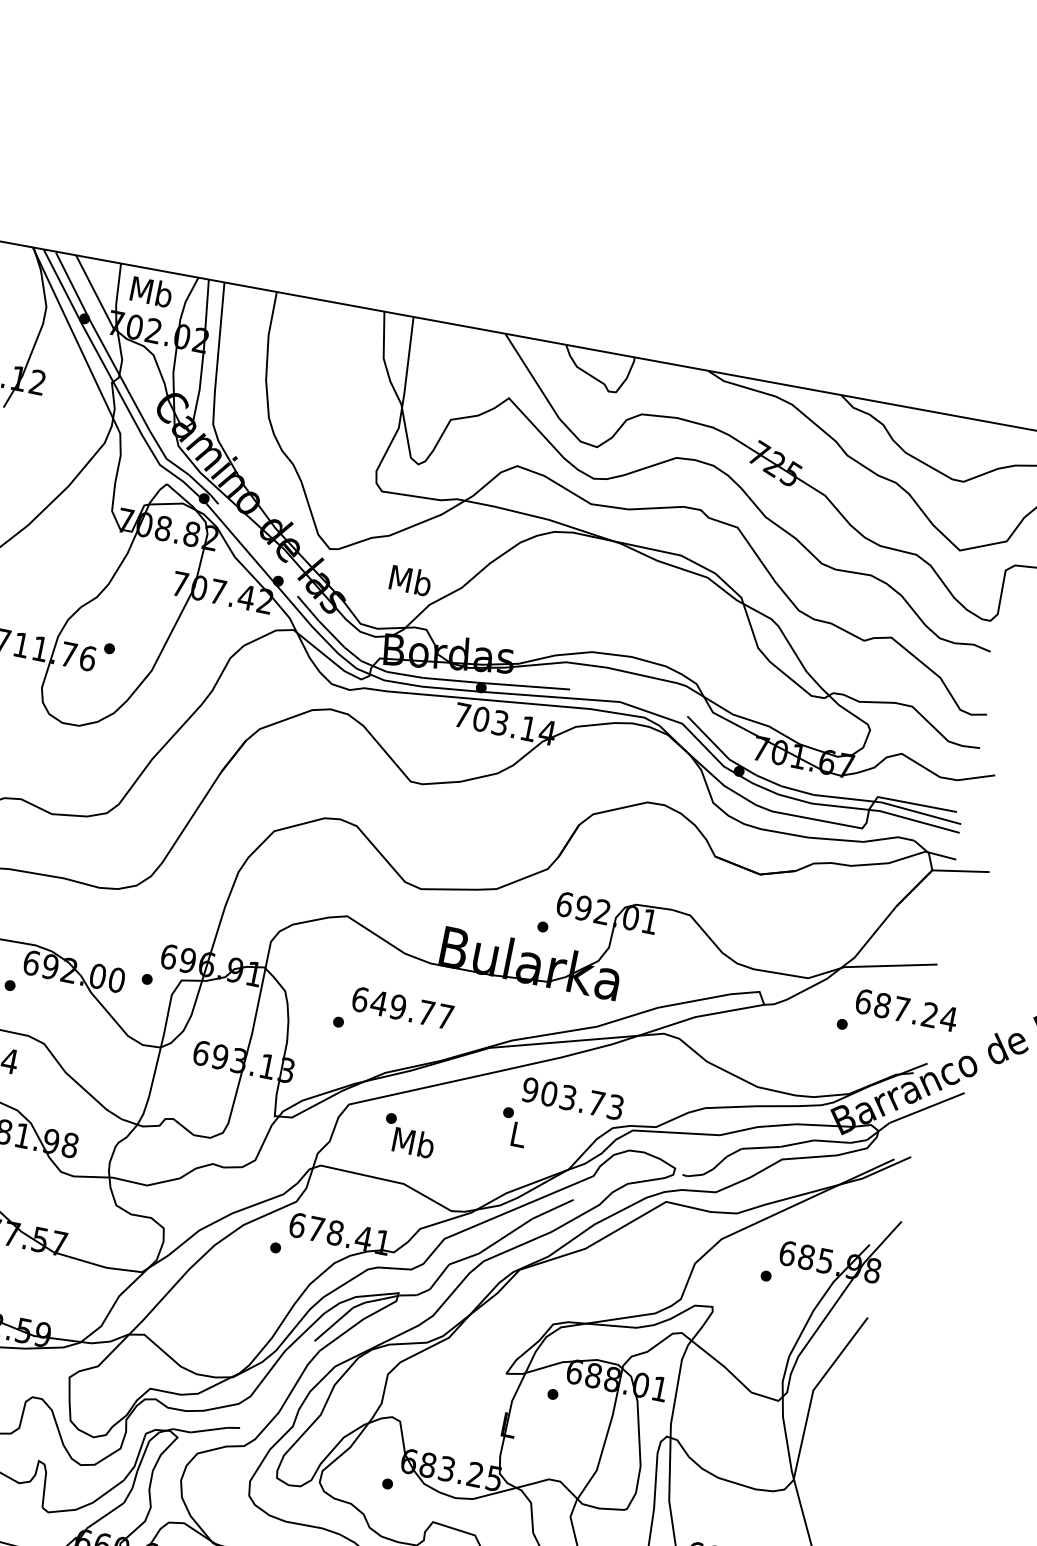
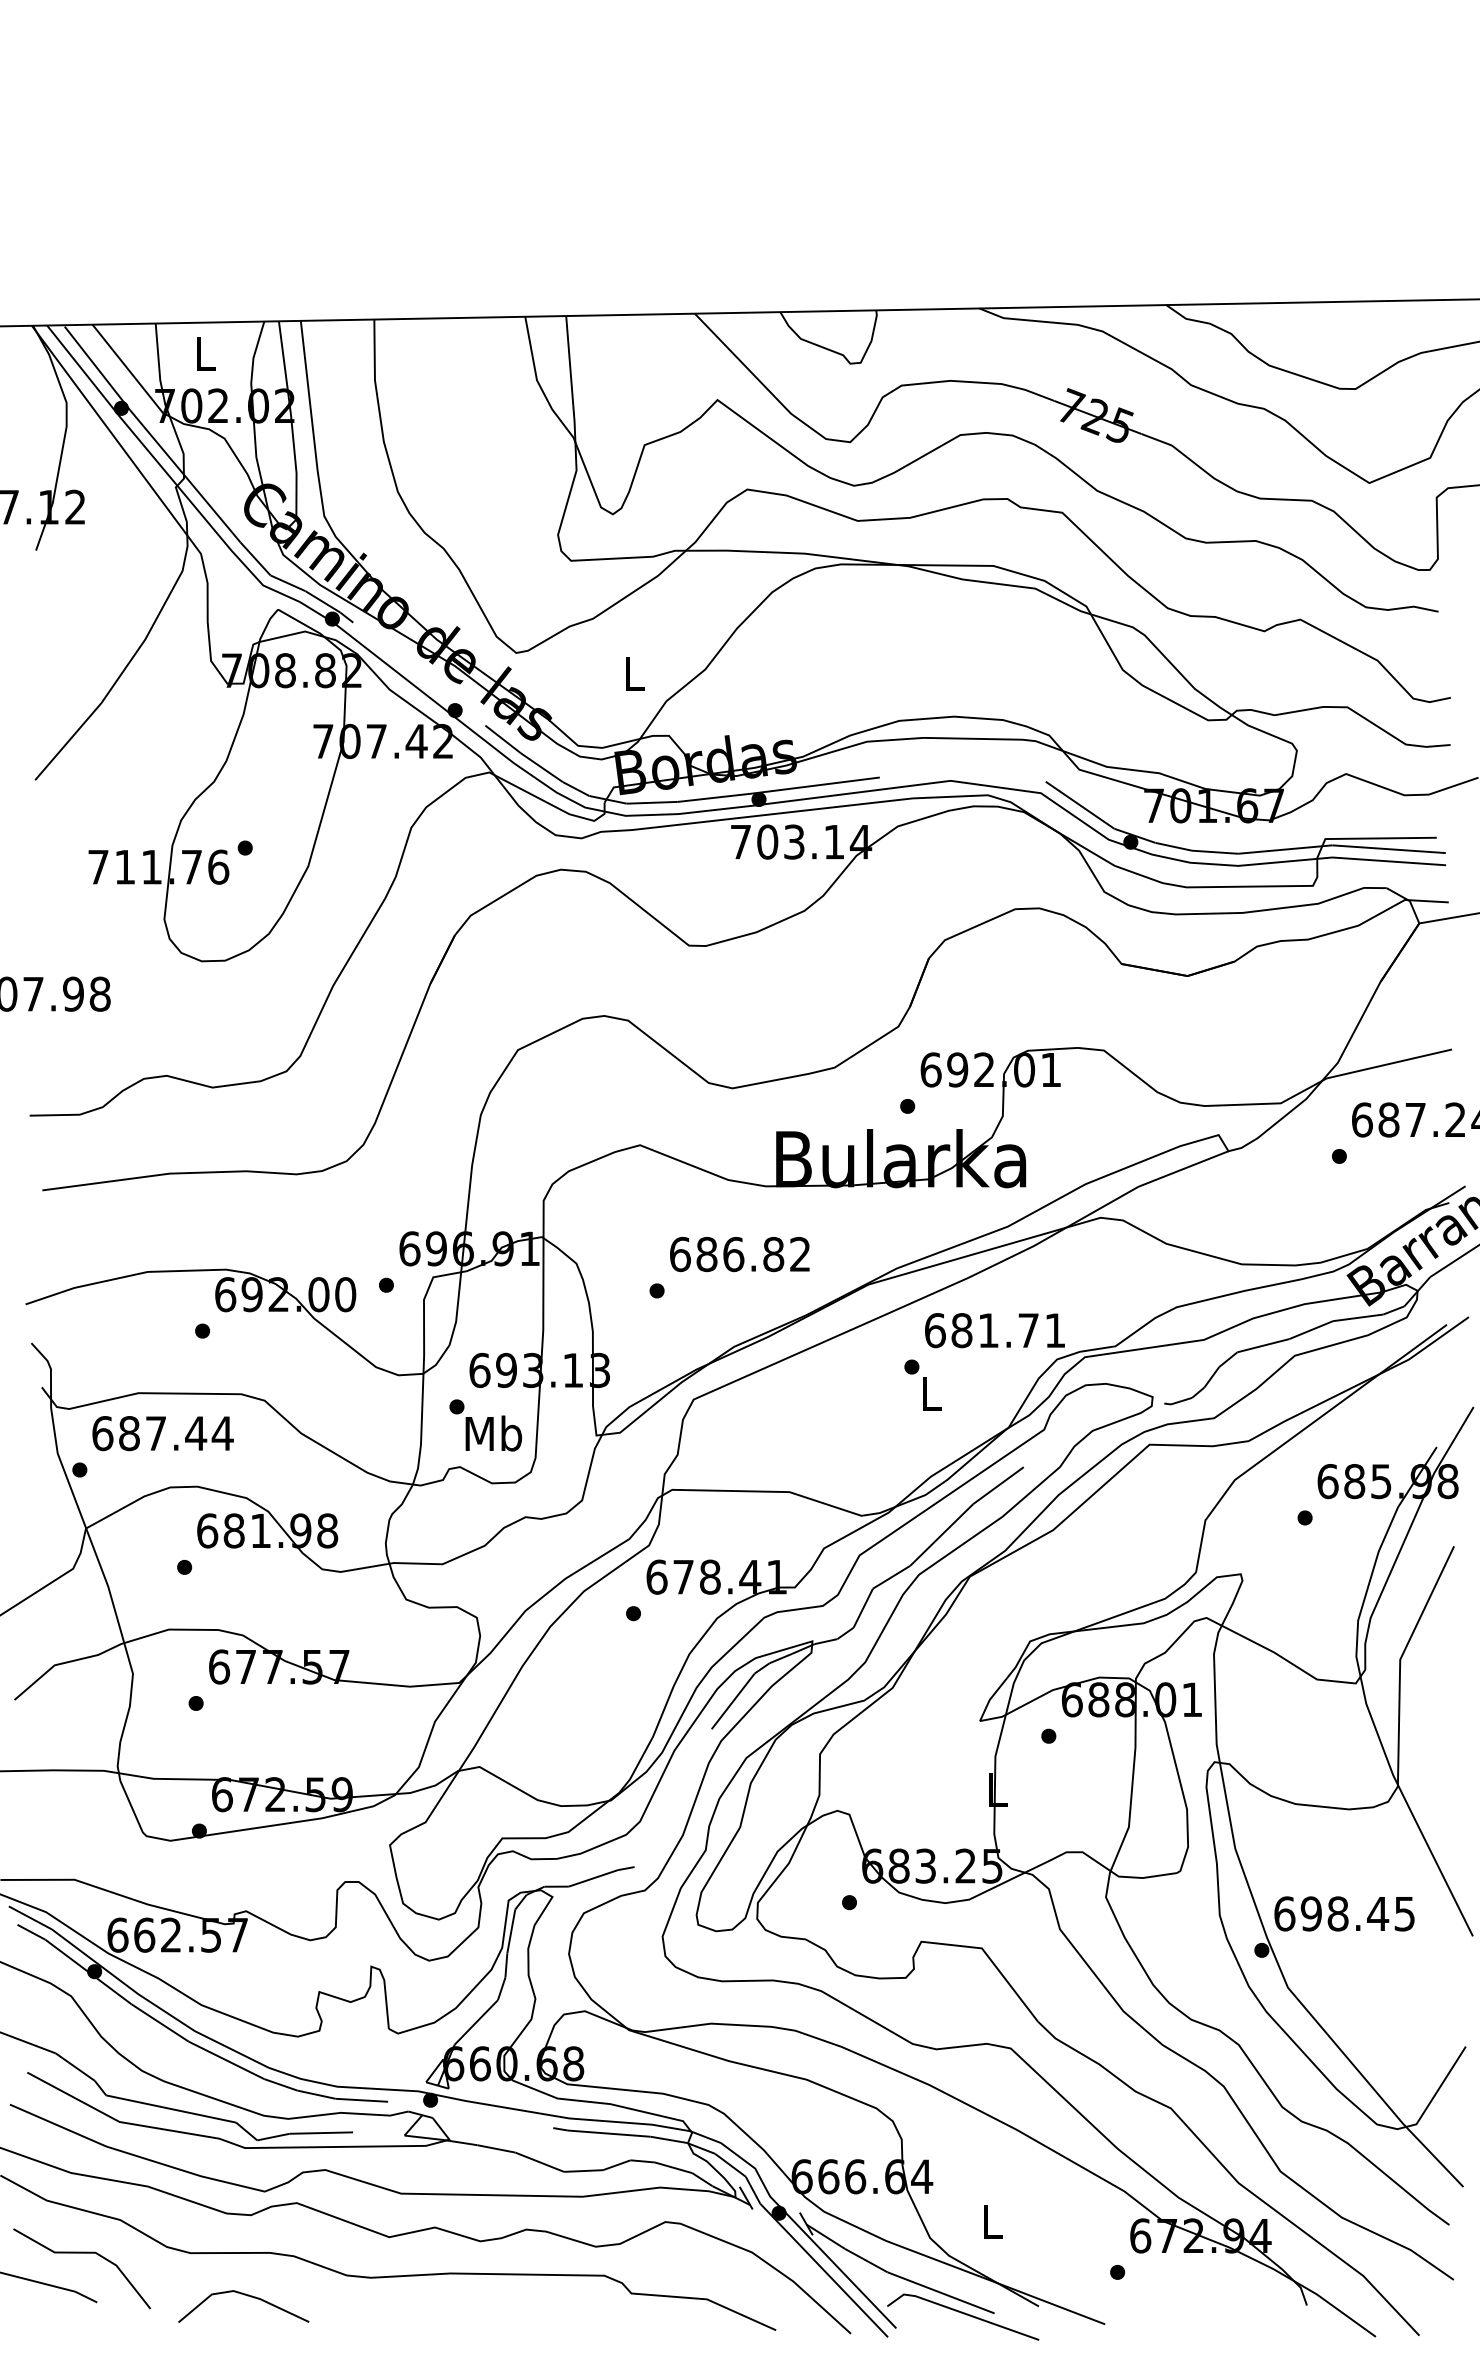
text: (151, 291) -> (204, 353), Mb -> L
text: (410, 580) -> (634, 673), Mb -> L
text: (411, 1009) -> (752, 1254), 649.77 -> 686.82
text: (572, 1098) -> (994, 1330), 903.73 -> 681.71
text: (409, 1135) -> (485, 1425), moved

